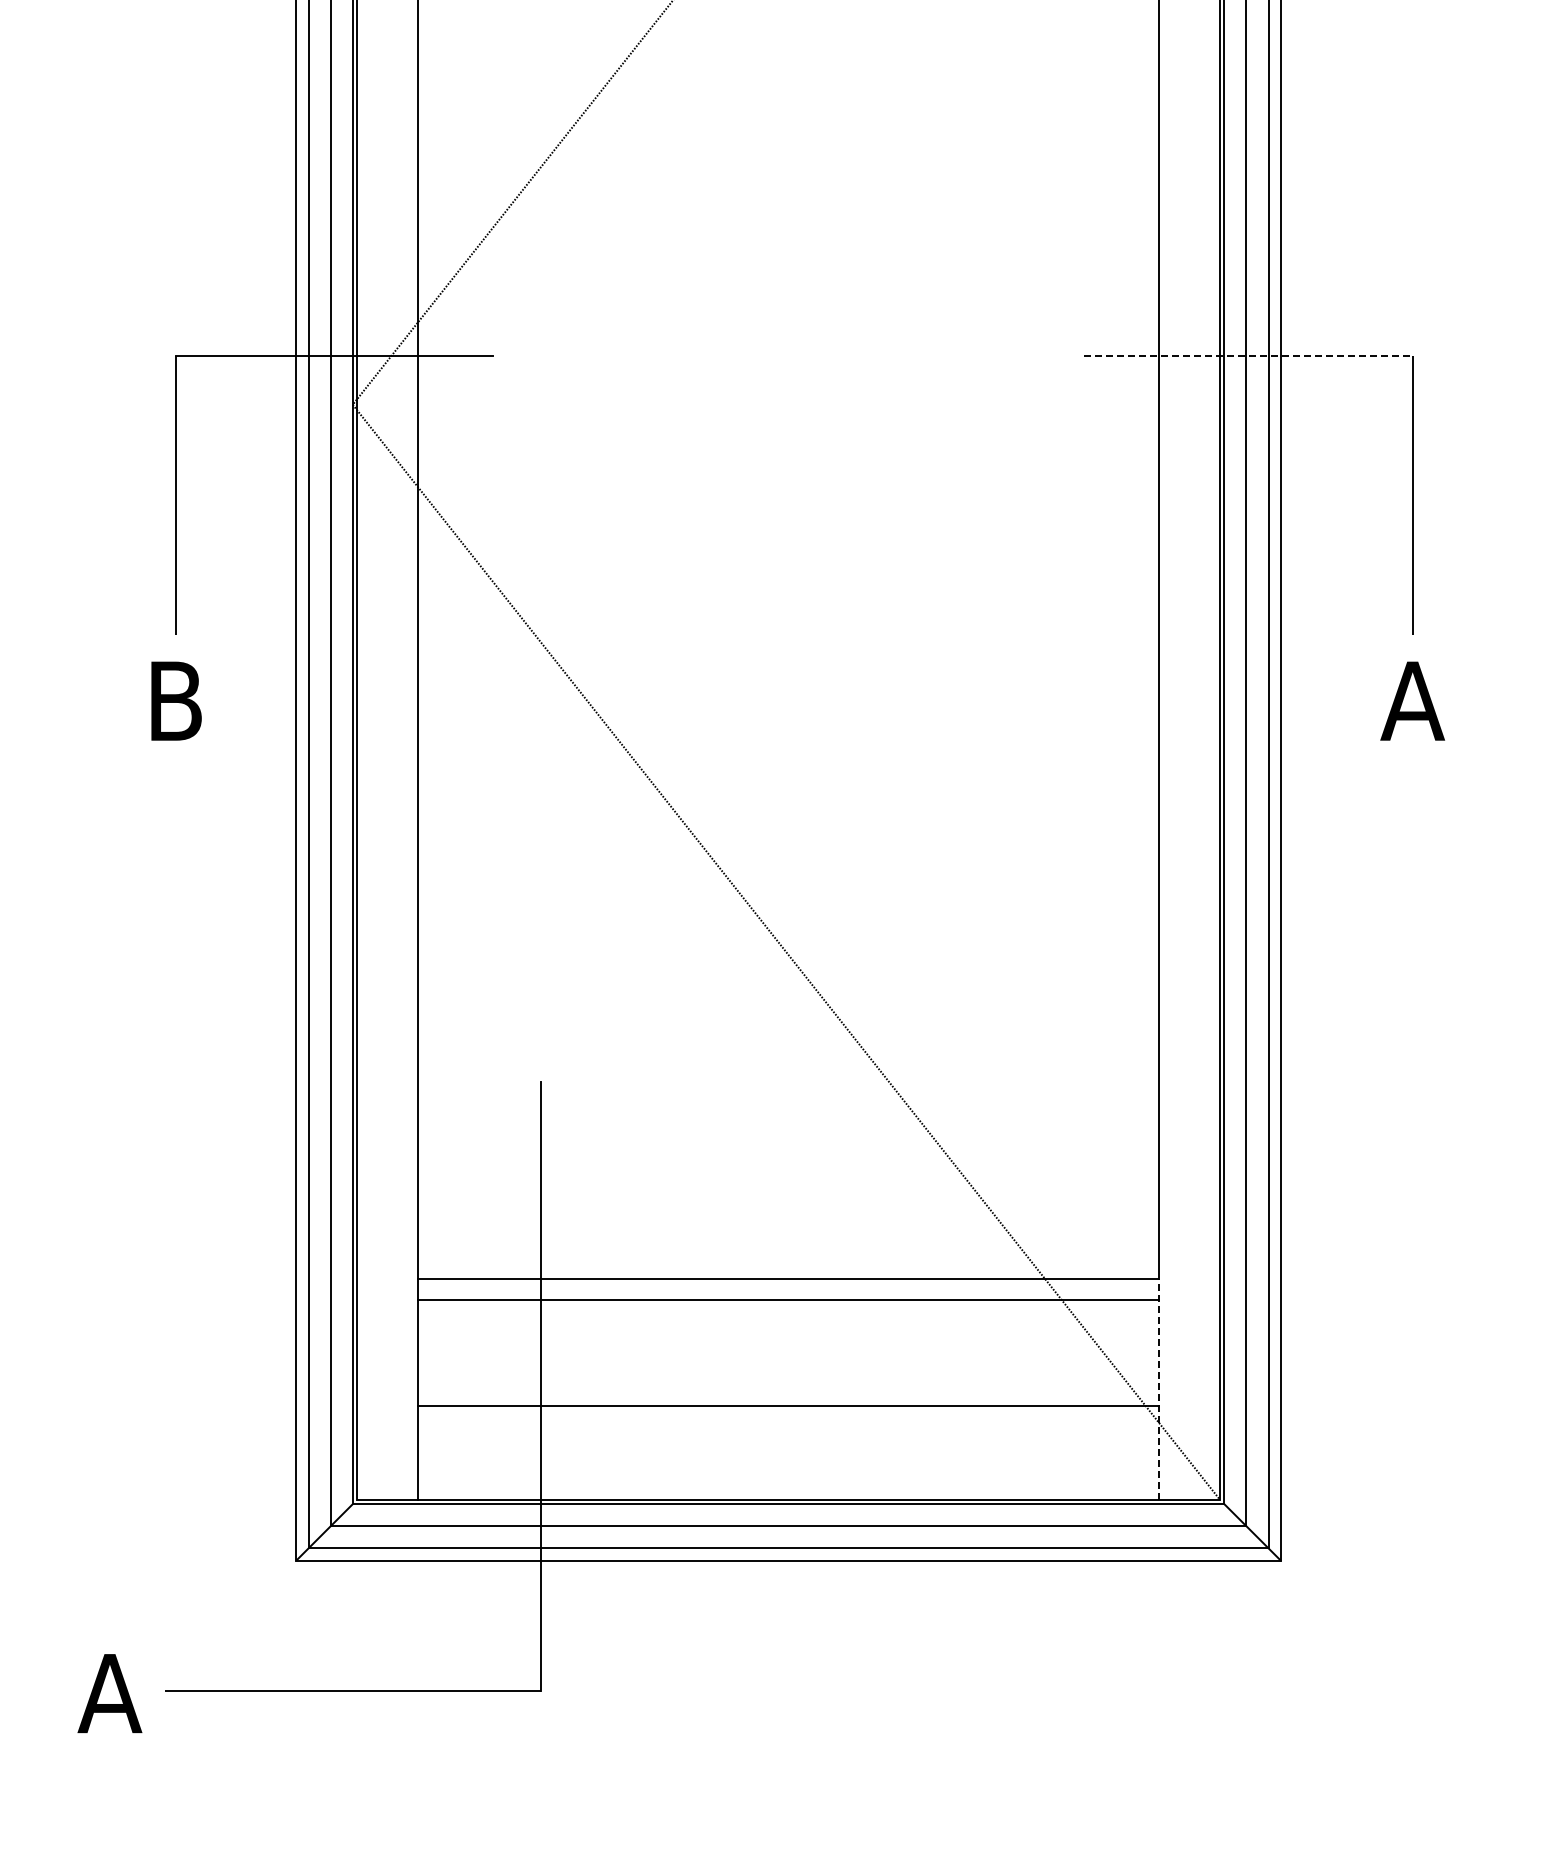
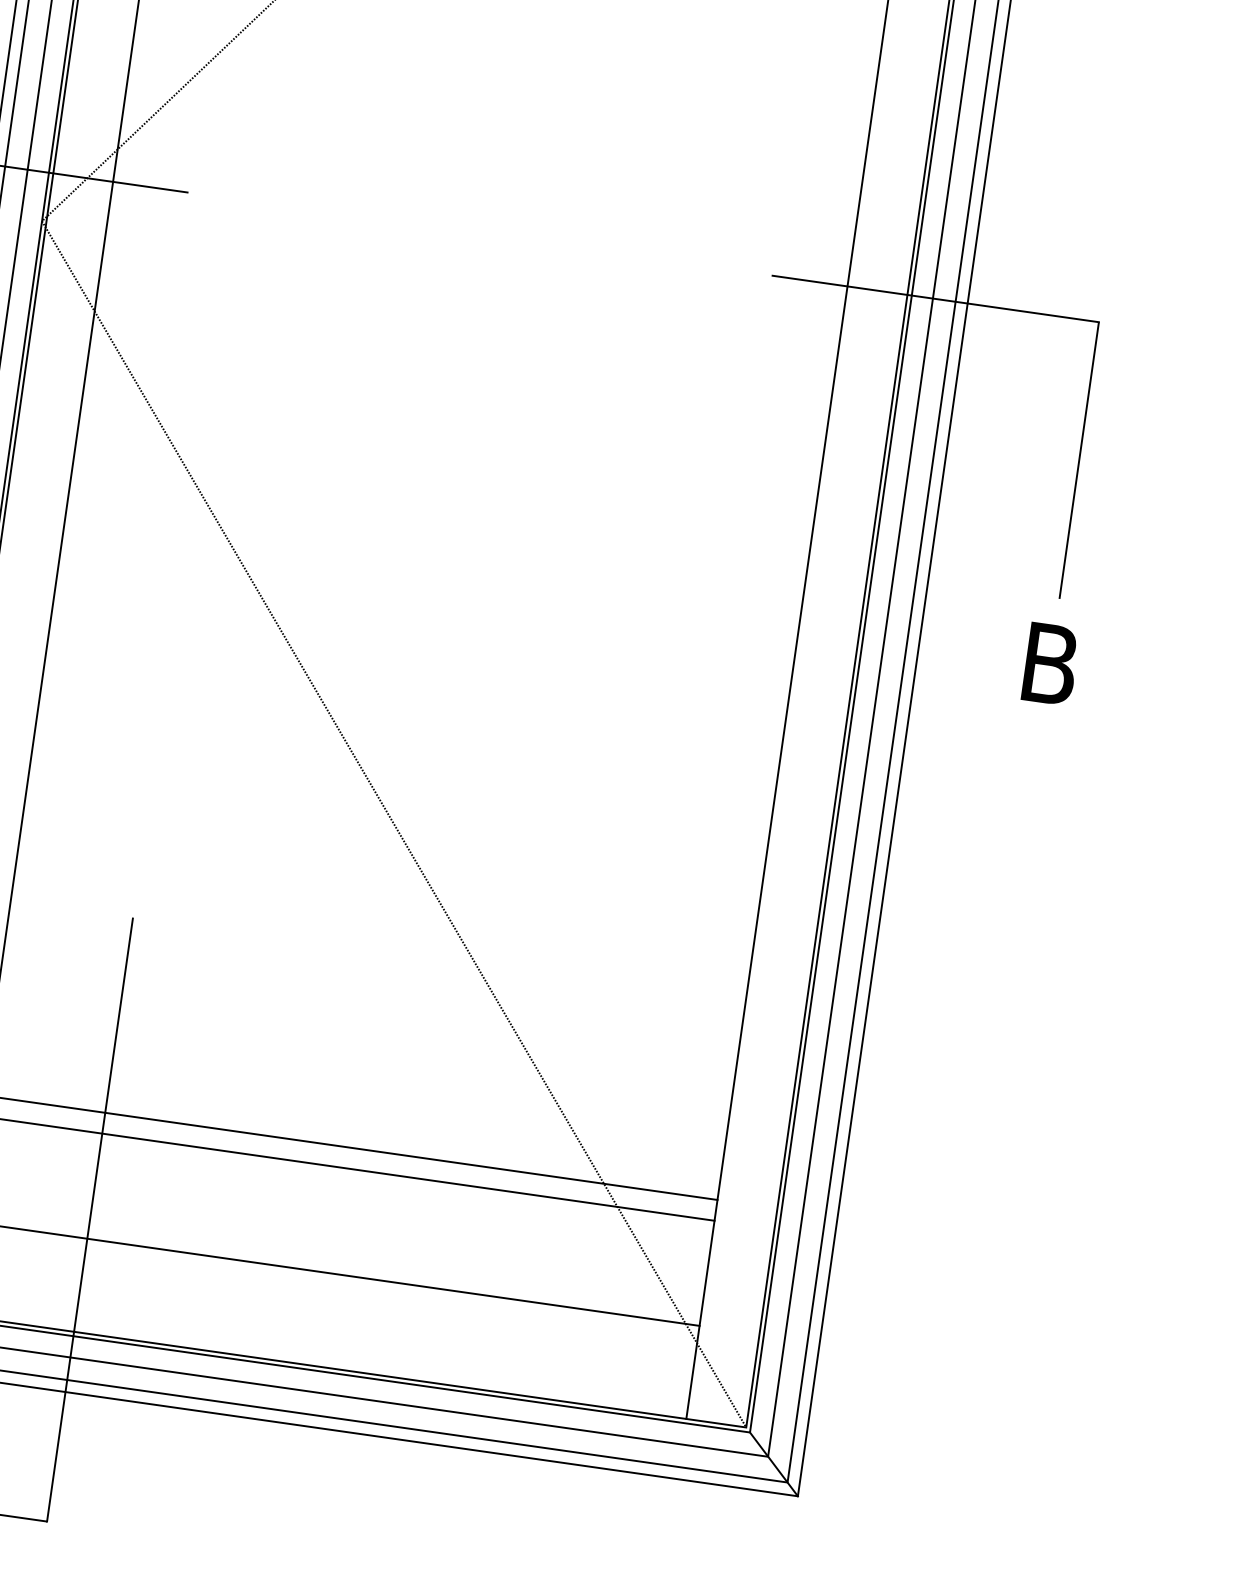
line: (1248, 355) -> (935, 298), dashed -> solid
text: (1412, 700) -> (1049, 663), A -> B
line: (1159, 1389) -> (701, 1309), dashed -> solid

